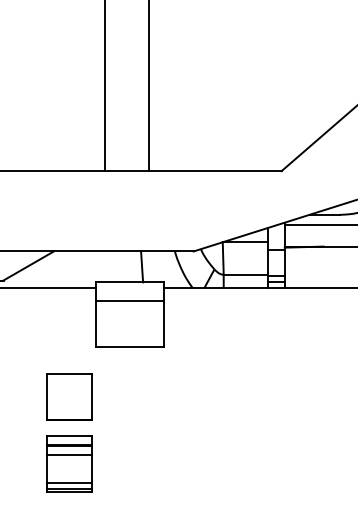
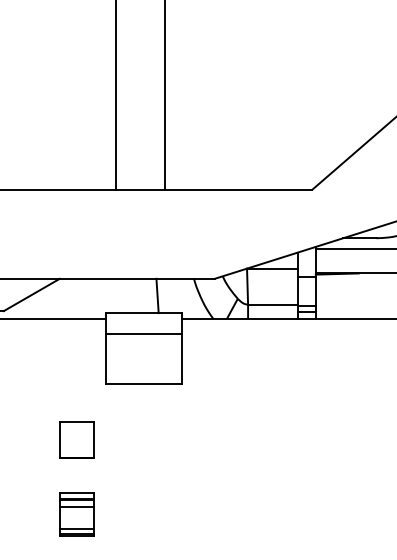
part: (68, 397) -> (76, 440), size x0.7
part: (68, 463) -> (76, 514), size x0.7

